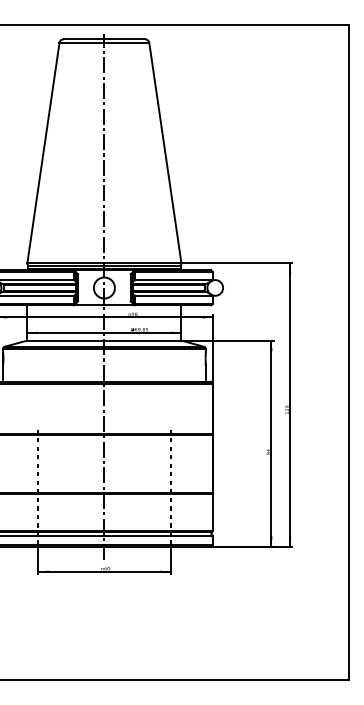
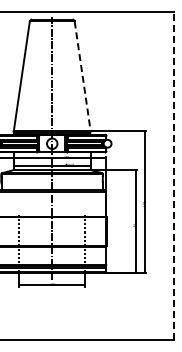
line: (164, 153) -> (82, 76), solid -> dashed
line: (349, 353) -> (174, 176), solid -> dashed

